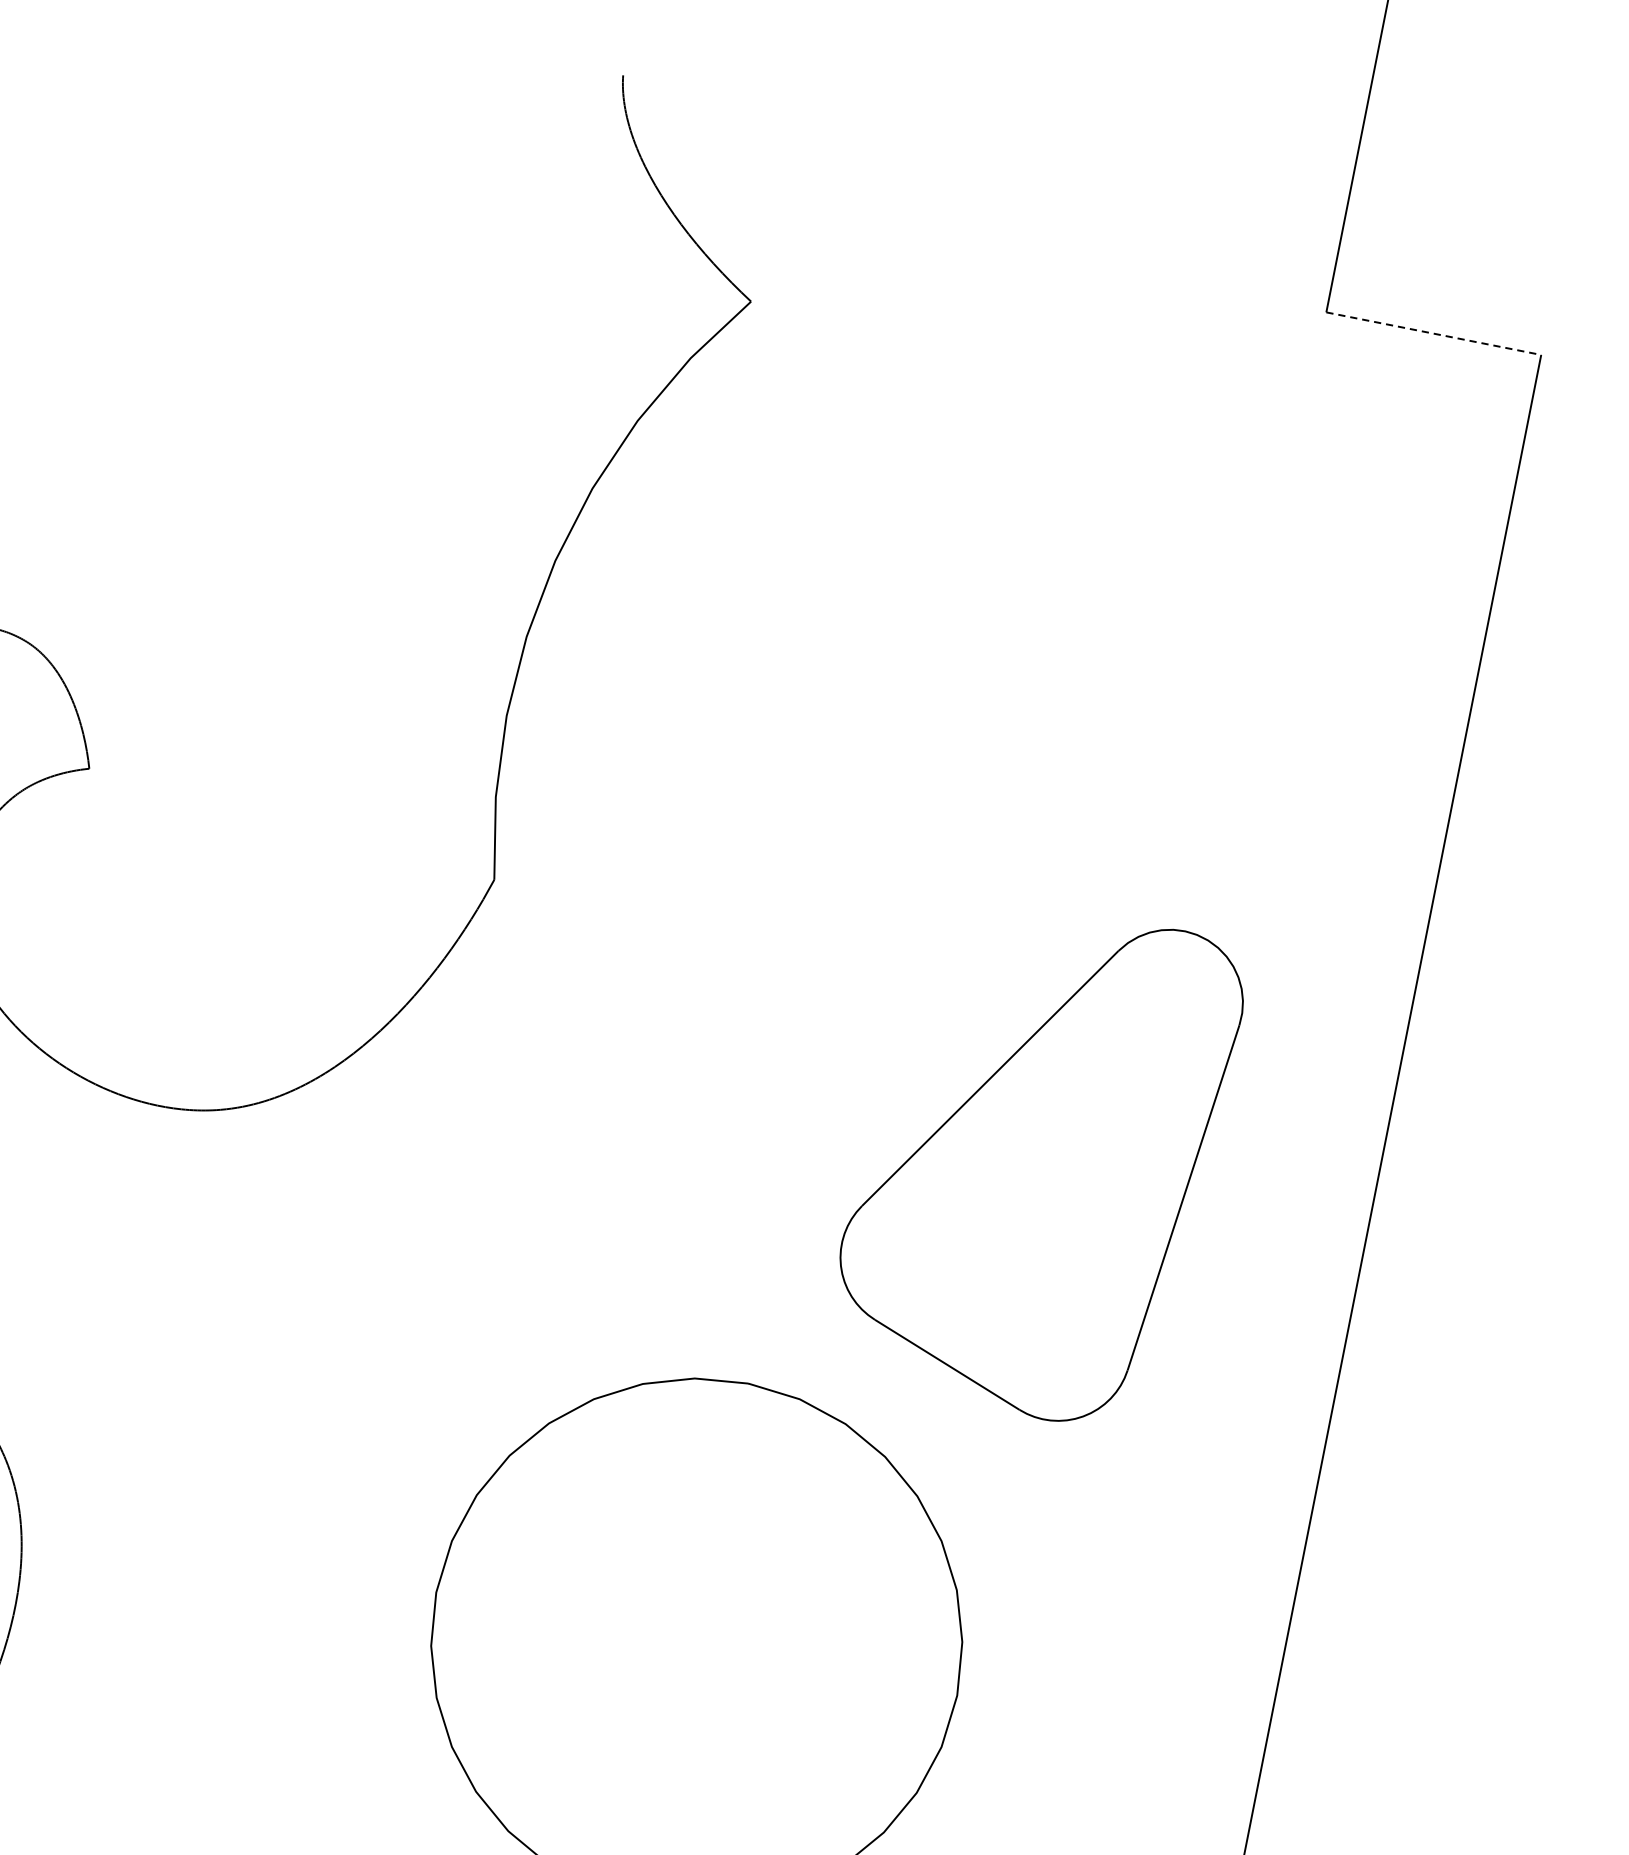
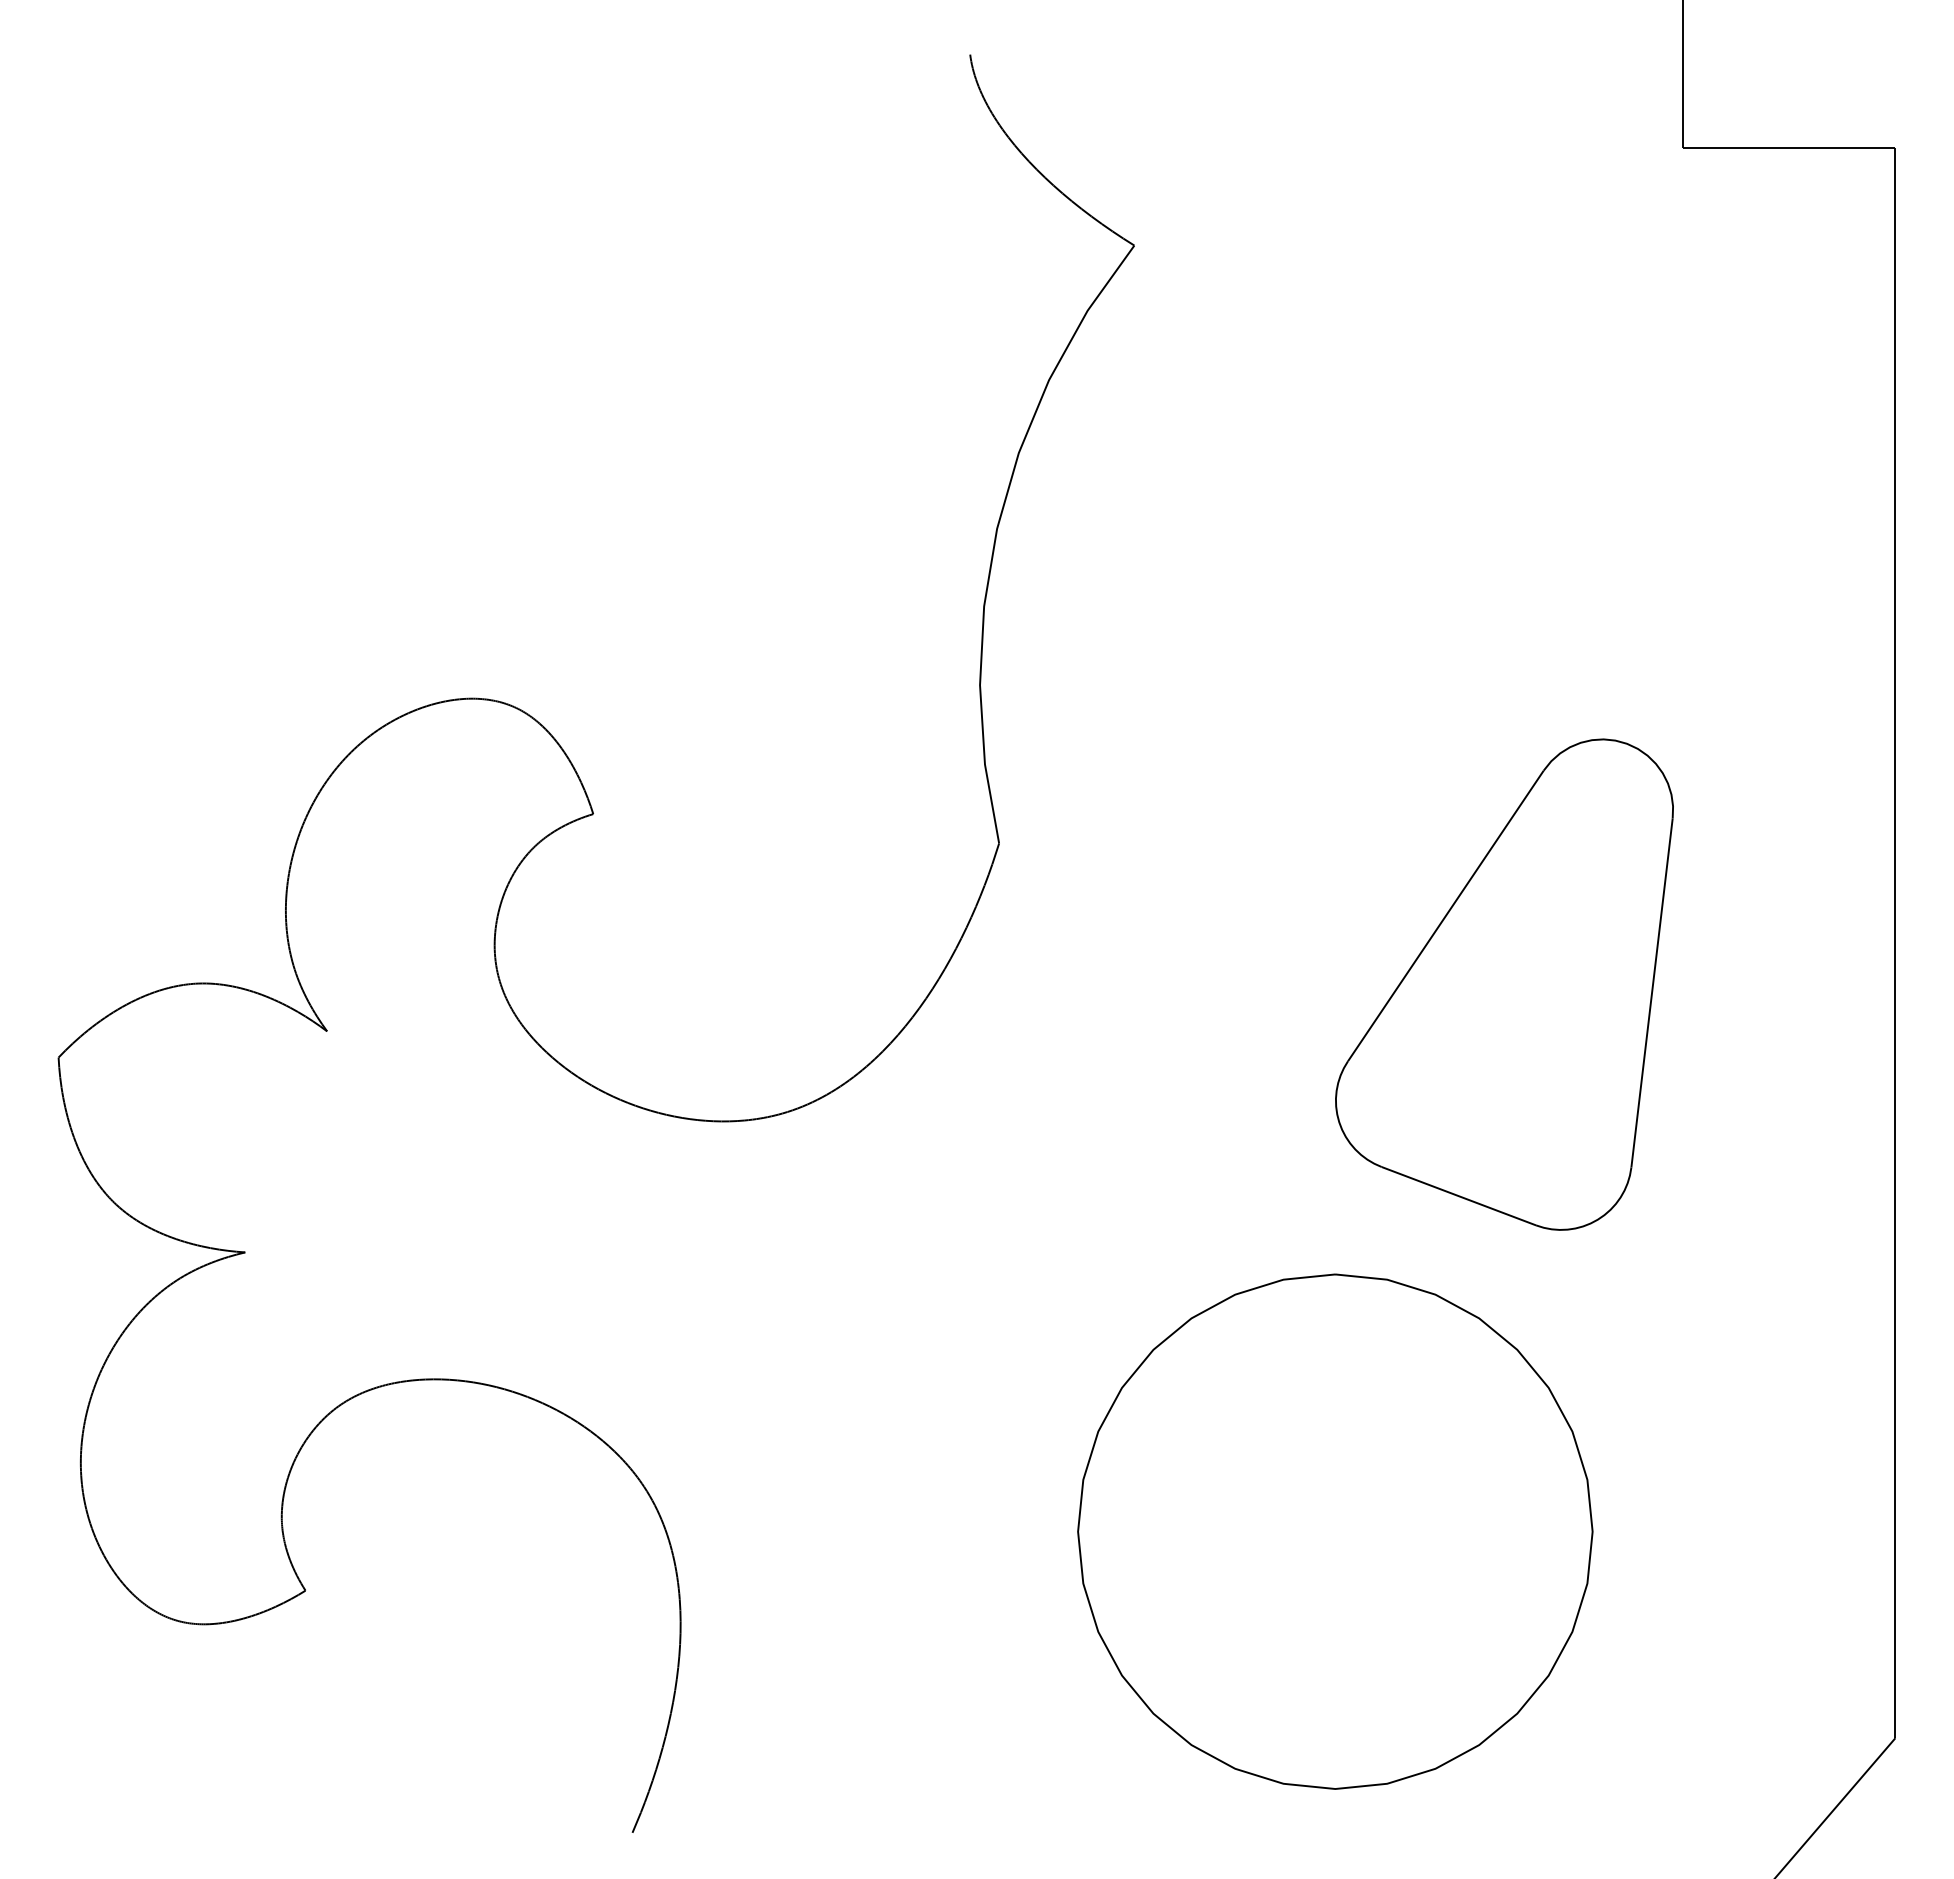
line: (1434, 333) -> (1789, 147), dashed -> solid
part: (1035, 1159) -> (1504, 984), moved

